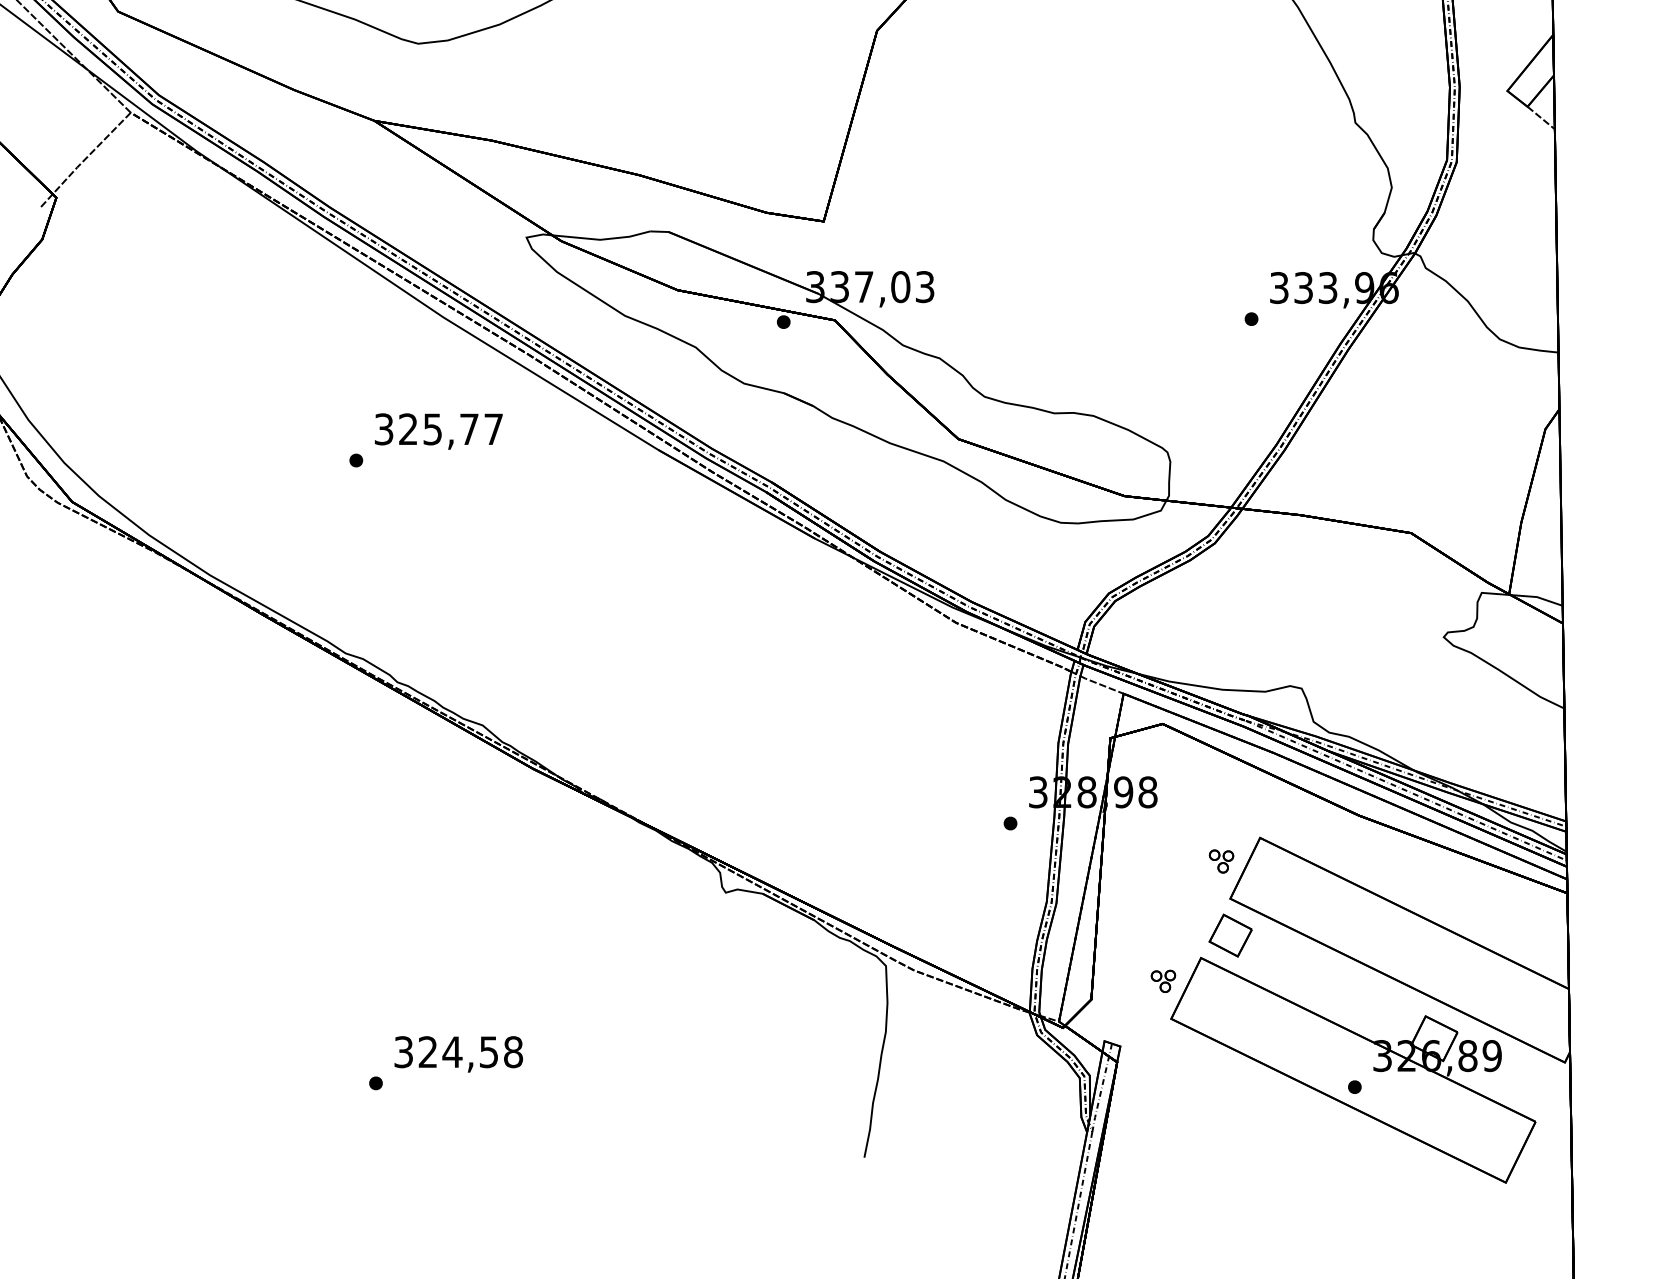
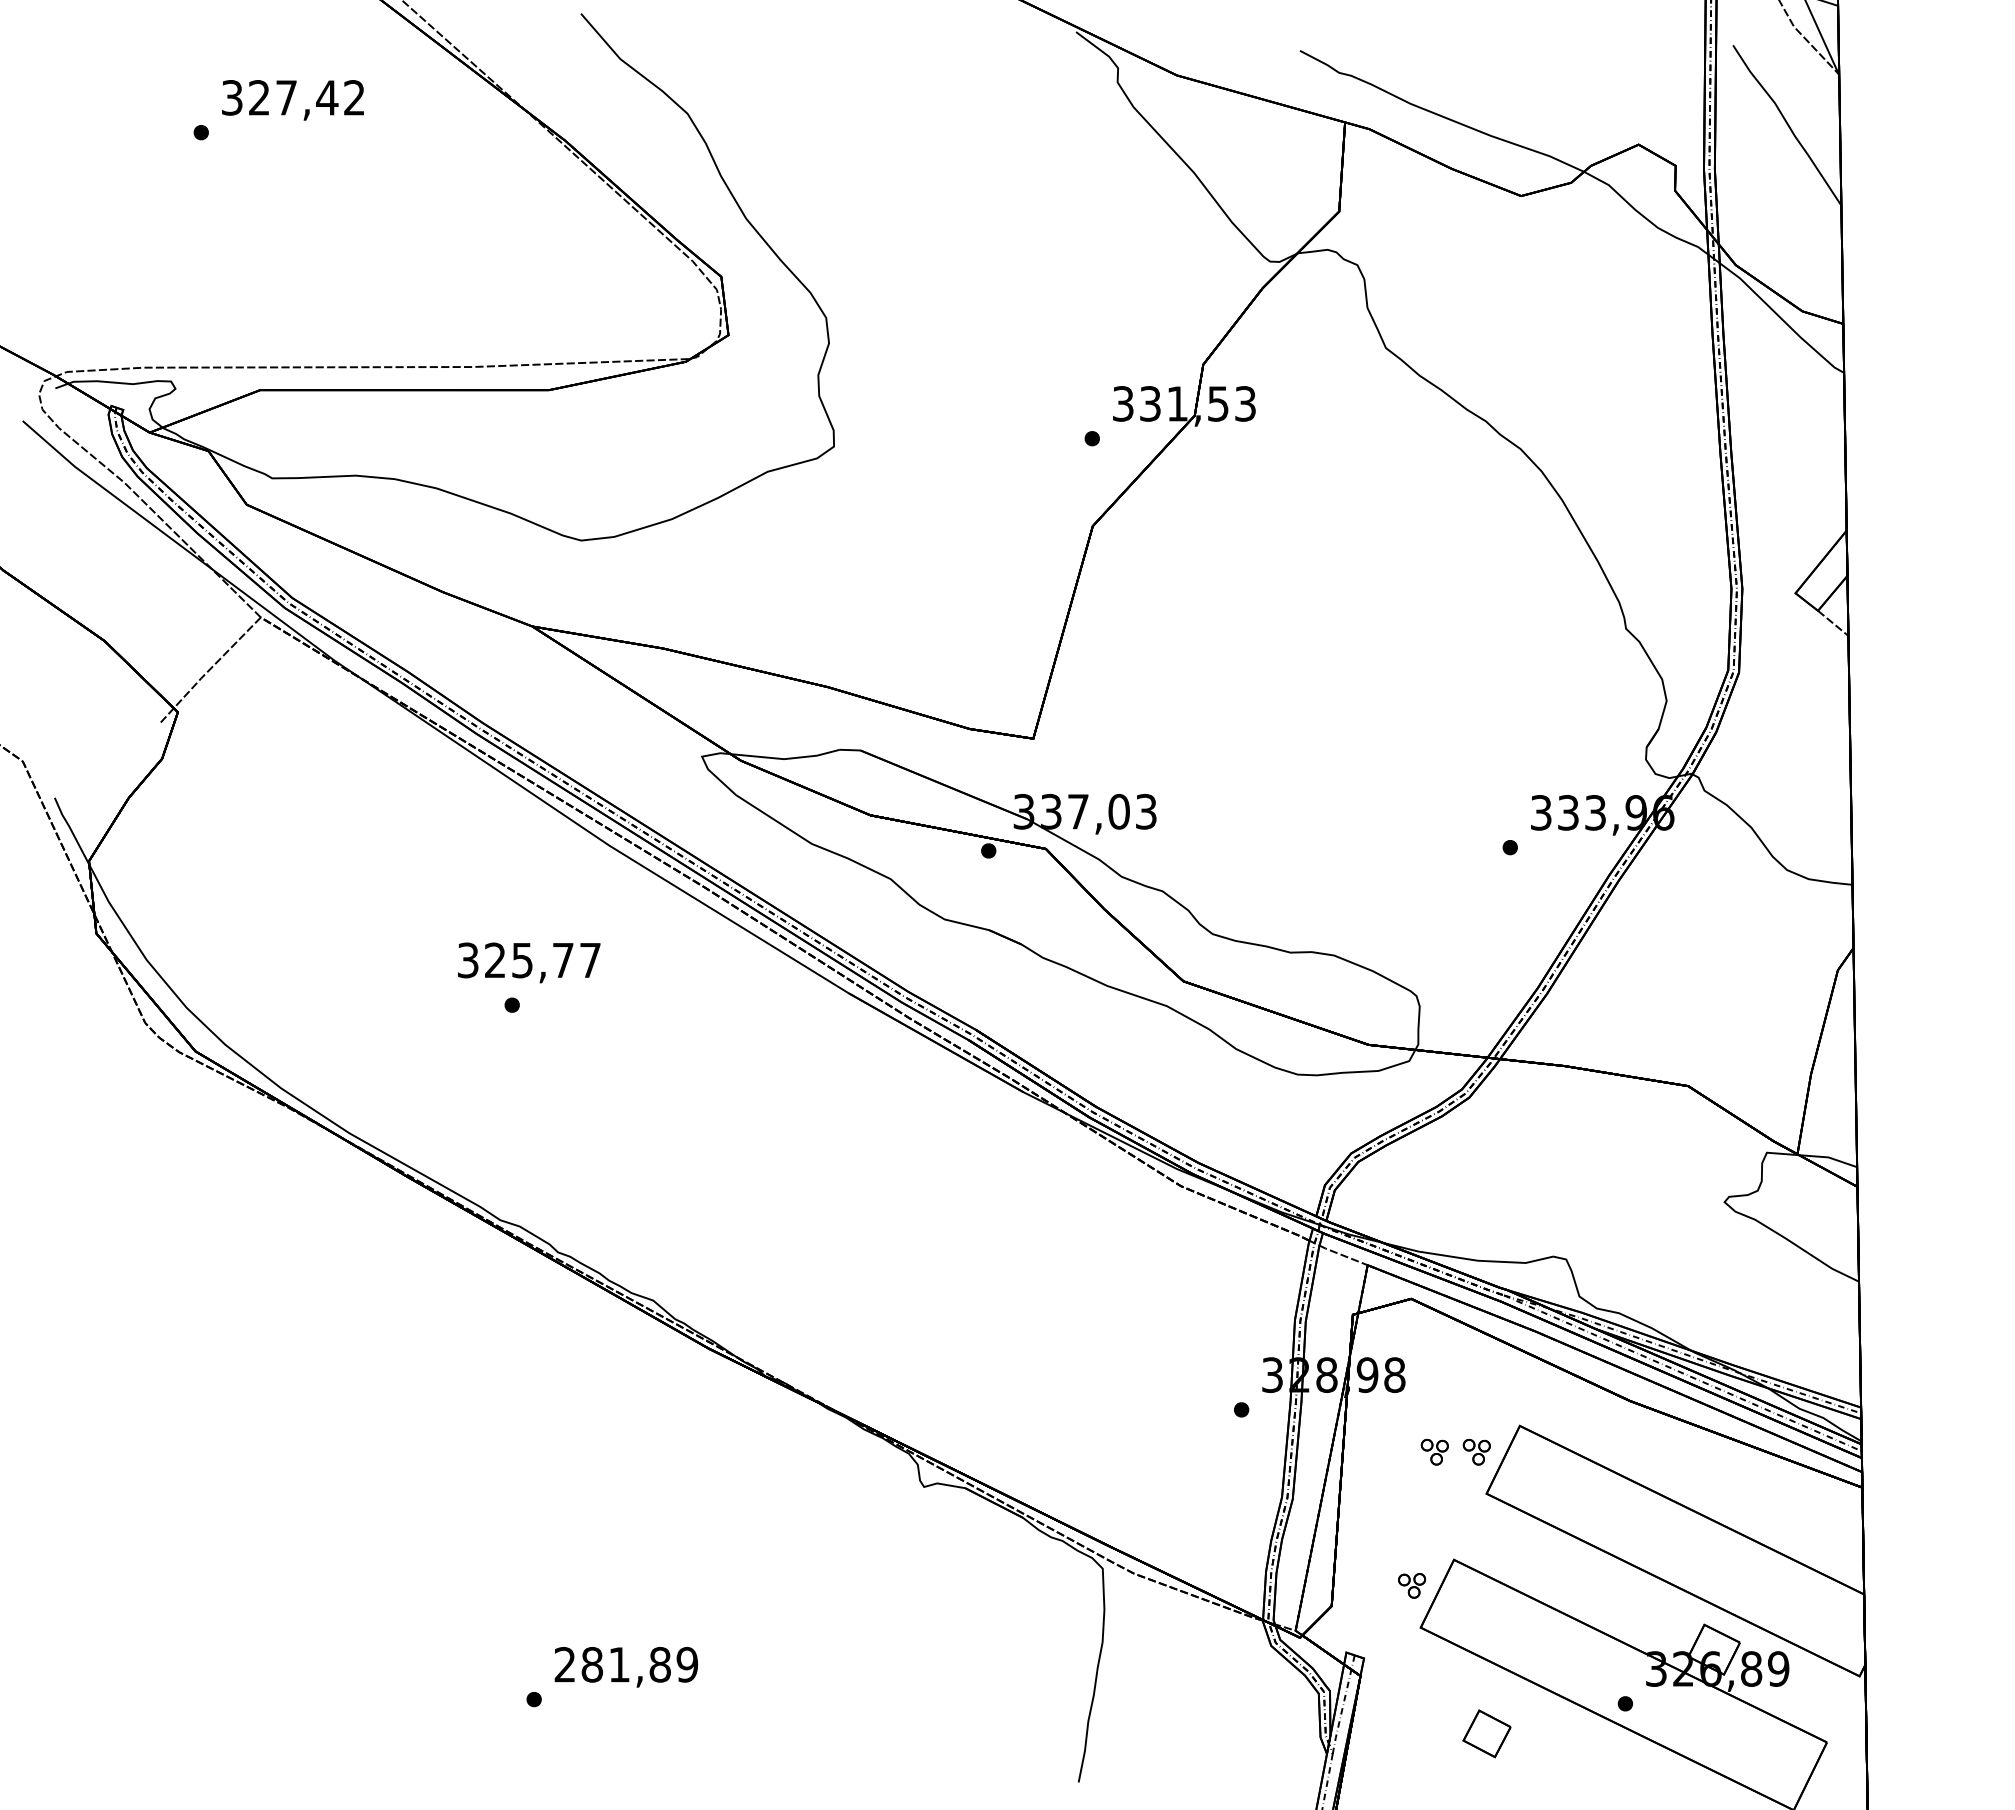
text: (439, 431) -> (529, 962), moved
part: (1183, 861) -> (1434, 1452), added
part: (1230, 935) -> (1486, 1733), moved
text: (458, 1051) -> (626, 1664), 324,58 -> 281,89

